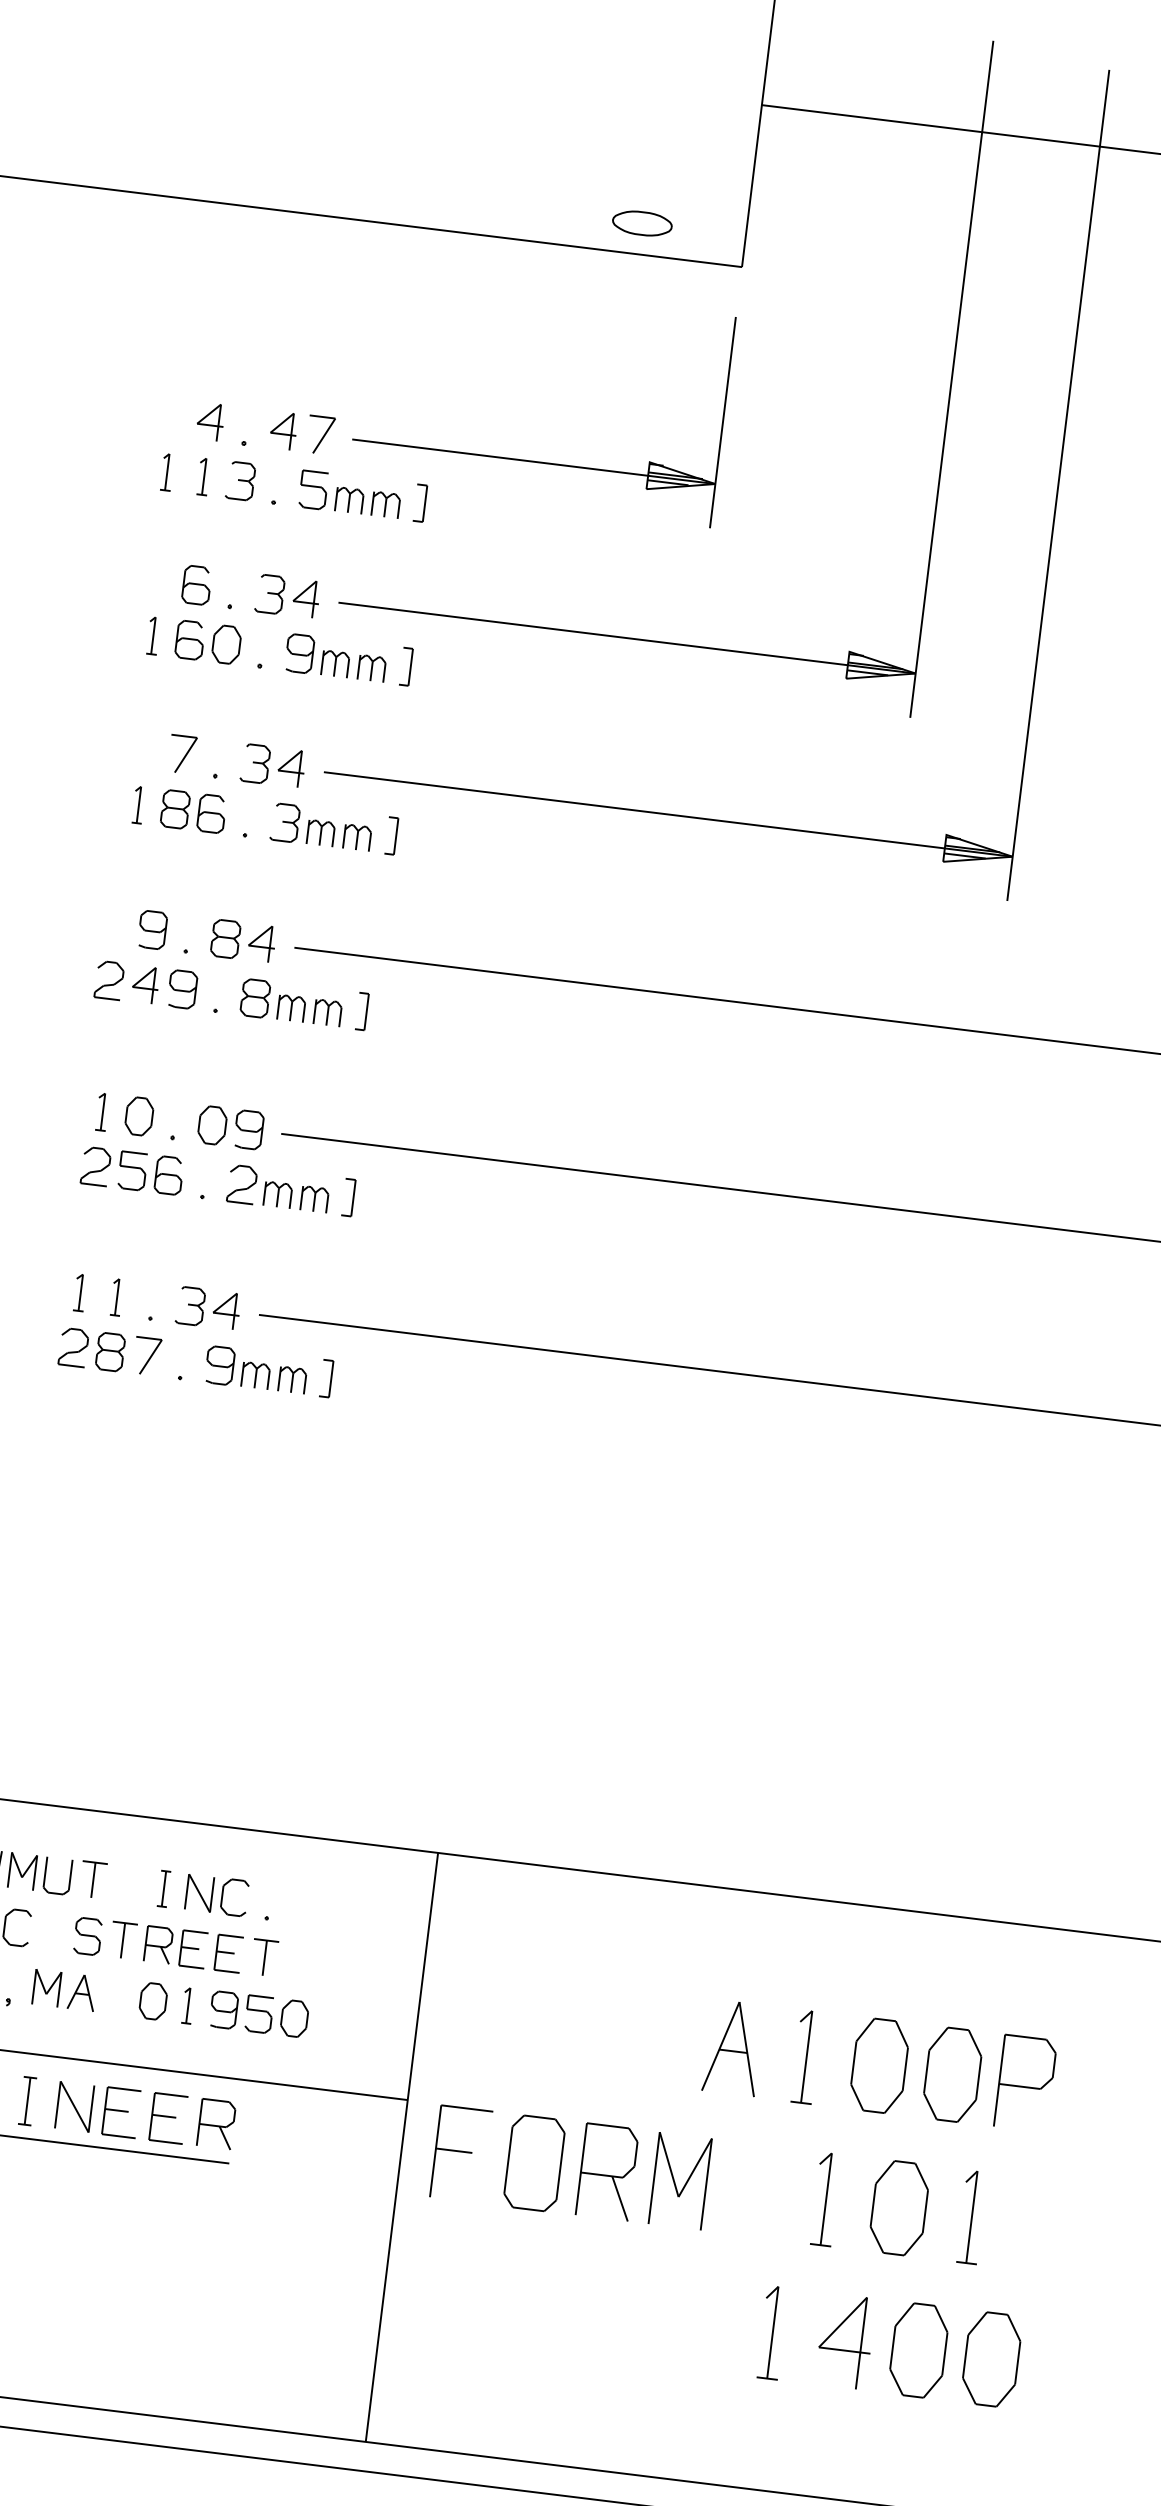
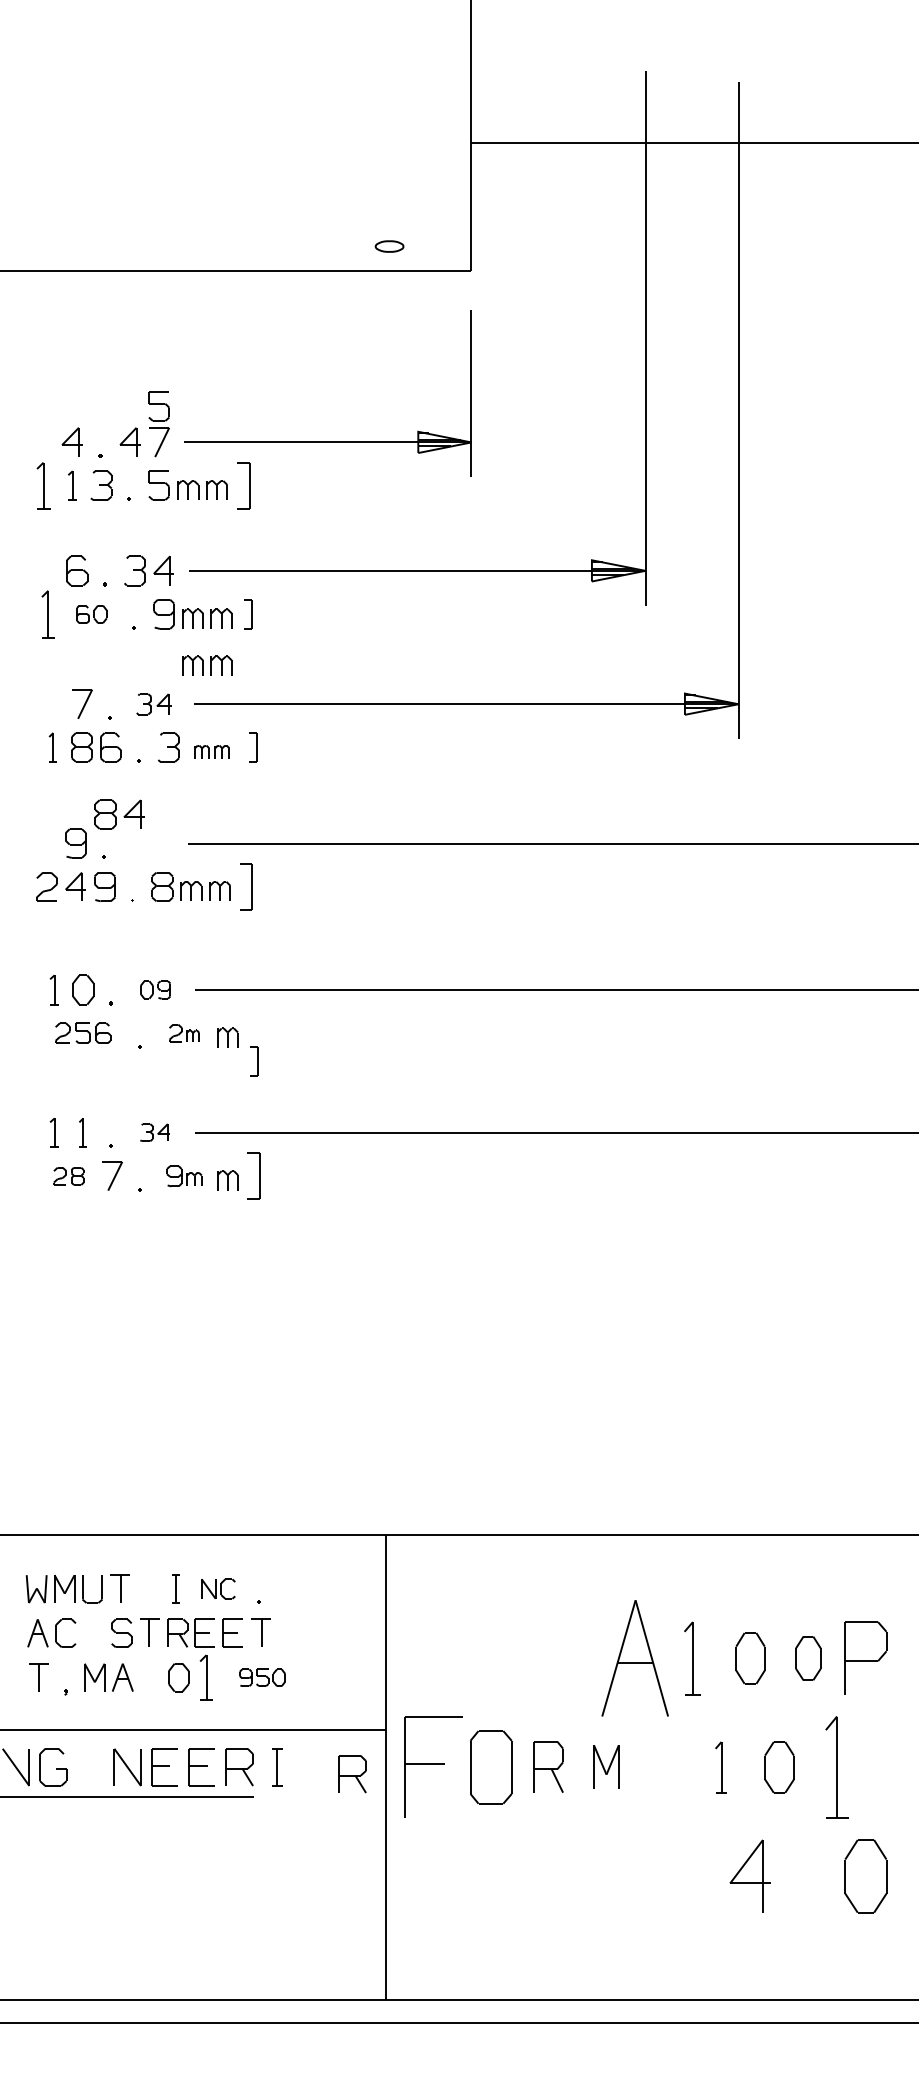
part: (642, 223) -> (389, 246), size x0.6
part: (325, 389) -> (158, 406), added
part: (167, 472) -> (43, 485), size x1.6
part: (420, 503) -> (243, 485), size x1.6
part: (153, 636) -> (48, 614), size x1.6
part: (207, 642) -> (91, 614), size x0.6
part: (346, 725) -> (207, 665), added
part: (272, 766) -> (153, 704), size x0.7
part: (339, 834) -> (212, 751), size x0.7
part: (243, 941) -> (119, 814), moved
part: (361, 1010) -> (246, 886), size x1.6
part: (230, 1127) -> (155, 989), size x0.6
part: (131, 1171) -> (82, 1033), size x0.7
part: (260, 1187) -> (184, 1033), size x0.6
part: (349, 1198) -> (254, 1061), moved
part: (207, 1307) -> (154, 1132), size x0.6
part: (91, 1350) -> (68, 1176), size x0.6
part: (238, 1368) -> (184, 1176), size x0.7
part: (326, 1379) -> (254, 1176), size x1.6
part: (217, 1894) -> (218, 1588), size x0.7
part: (188, 2005) -> (206, 1677), size x1.6
part: (259, 2014) -> (262, 1677), size x0.6
part: (732, 2047) -> (634, 1658), size x1.6
part: (879, 2065) -> (750, 1658), size x0.7
part: (952, 2074) -> (808, 1658), size x0.6
part: (27, 2101) -> (277, 1767), moved
part: (357, 2150) -> (352, 1774), added
part: (460, 2153) -> (432, 1766), size x1.4
part: (607, 2171) -> (548, 1766), size x0.7
part: (680, 2180) -> (606, 1766), size x0.6
part: (824, 2199) -> (720, 1767), size x0.7
part: (899, 2208) -> (779, 1767), size x0.7
part: (971, 2217) -> (836, 1767), size x1.4
part: (772, 2332) -> (692, 1876), removed
part: (919, 2350) -> (808, 1876), removed

